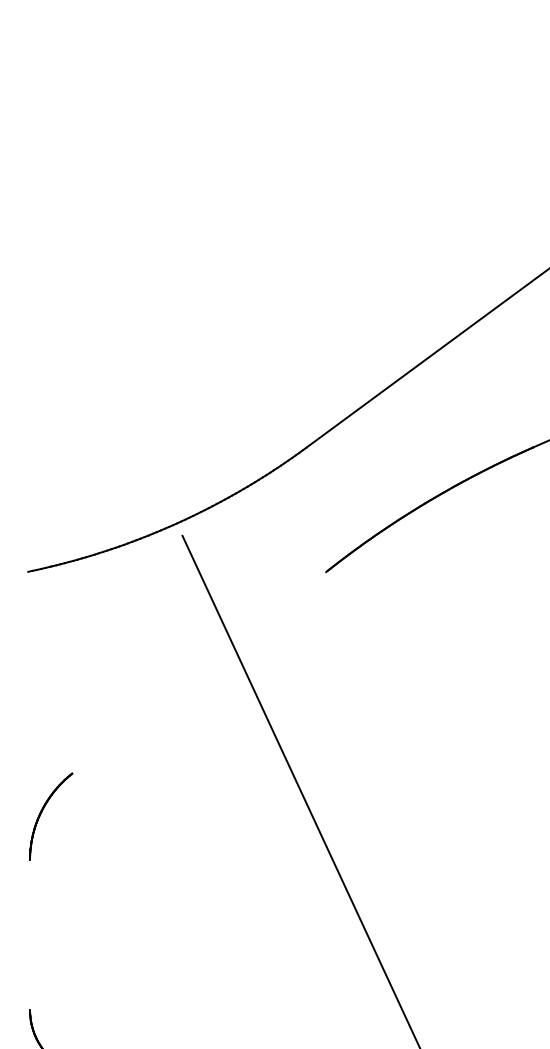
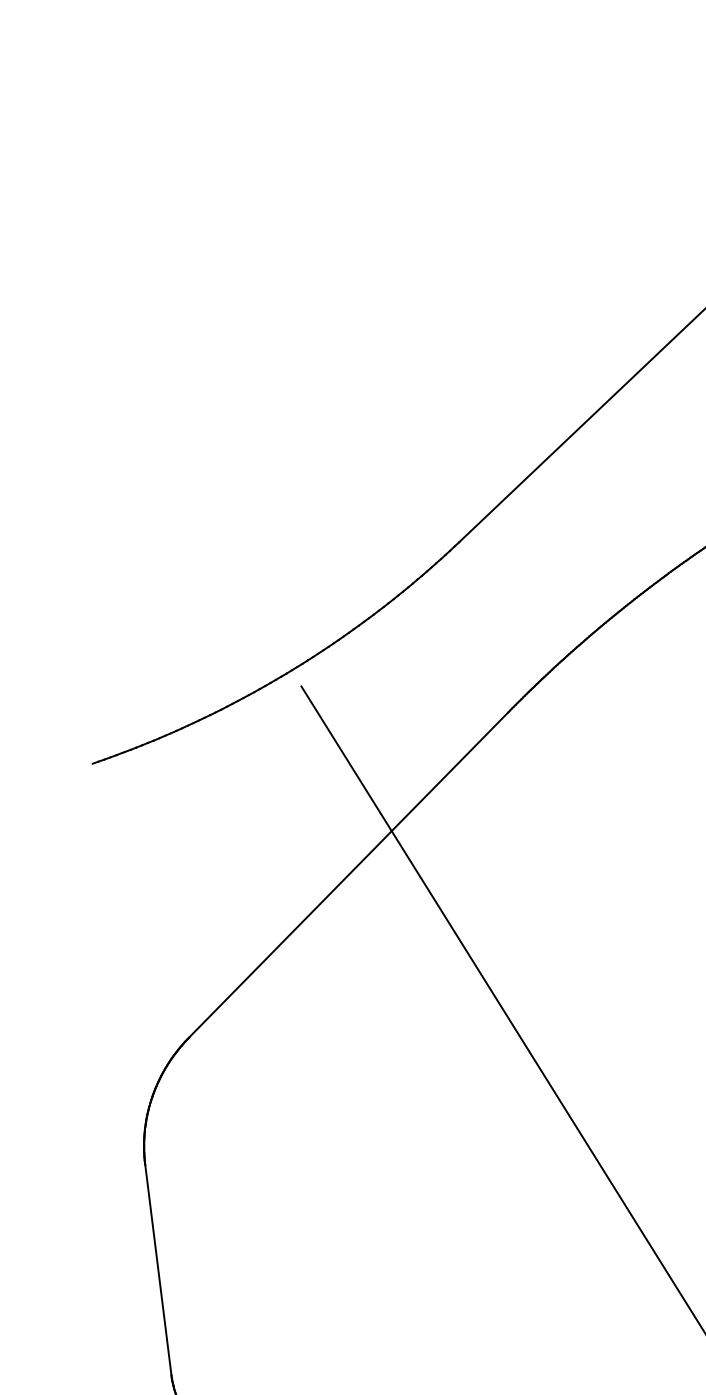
line: (199, 672) -> (349, 874), added
line: (30, 934) -> (158, 1269), added

